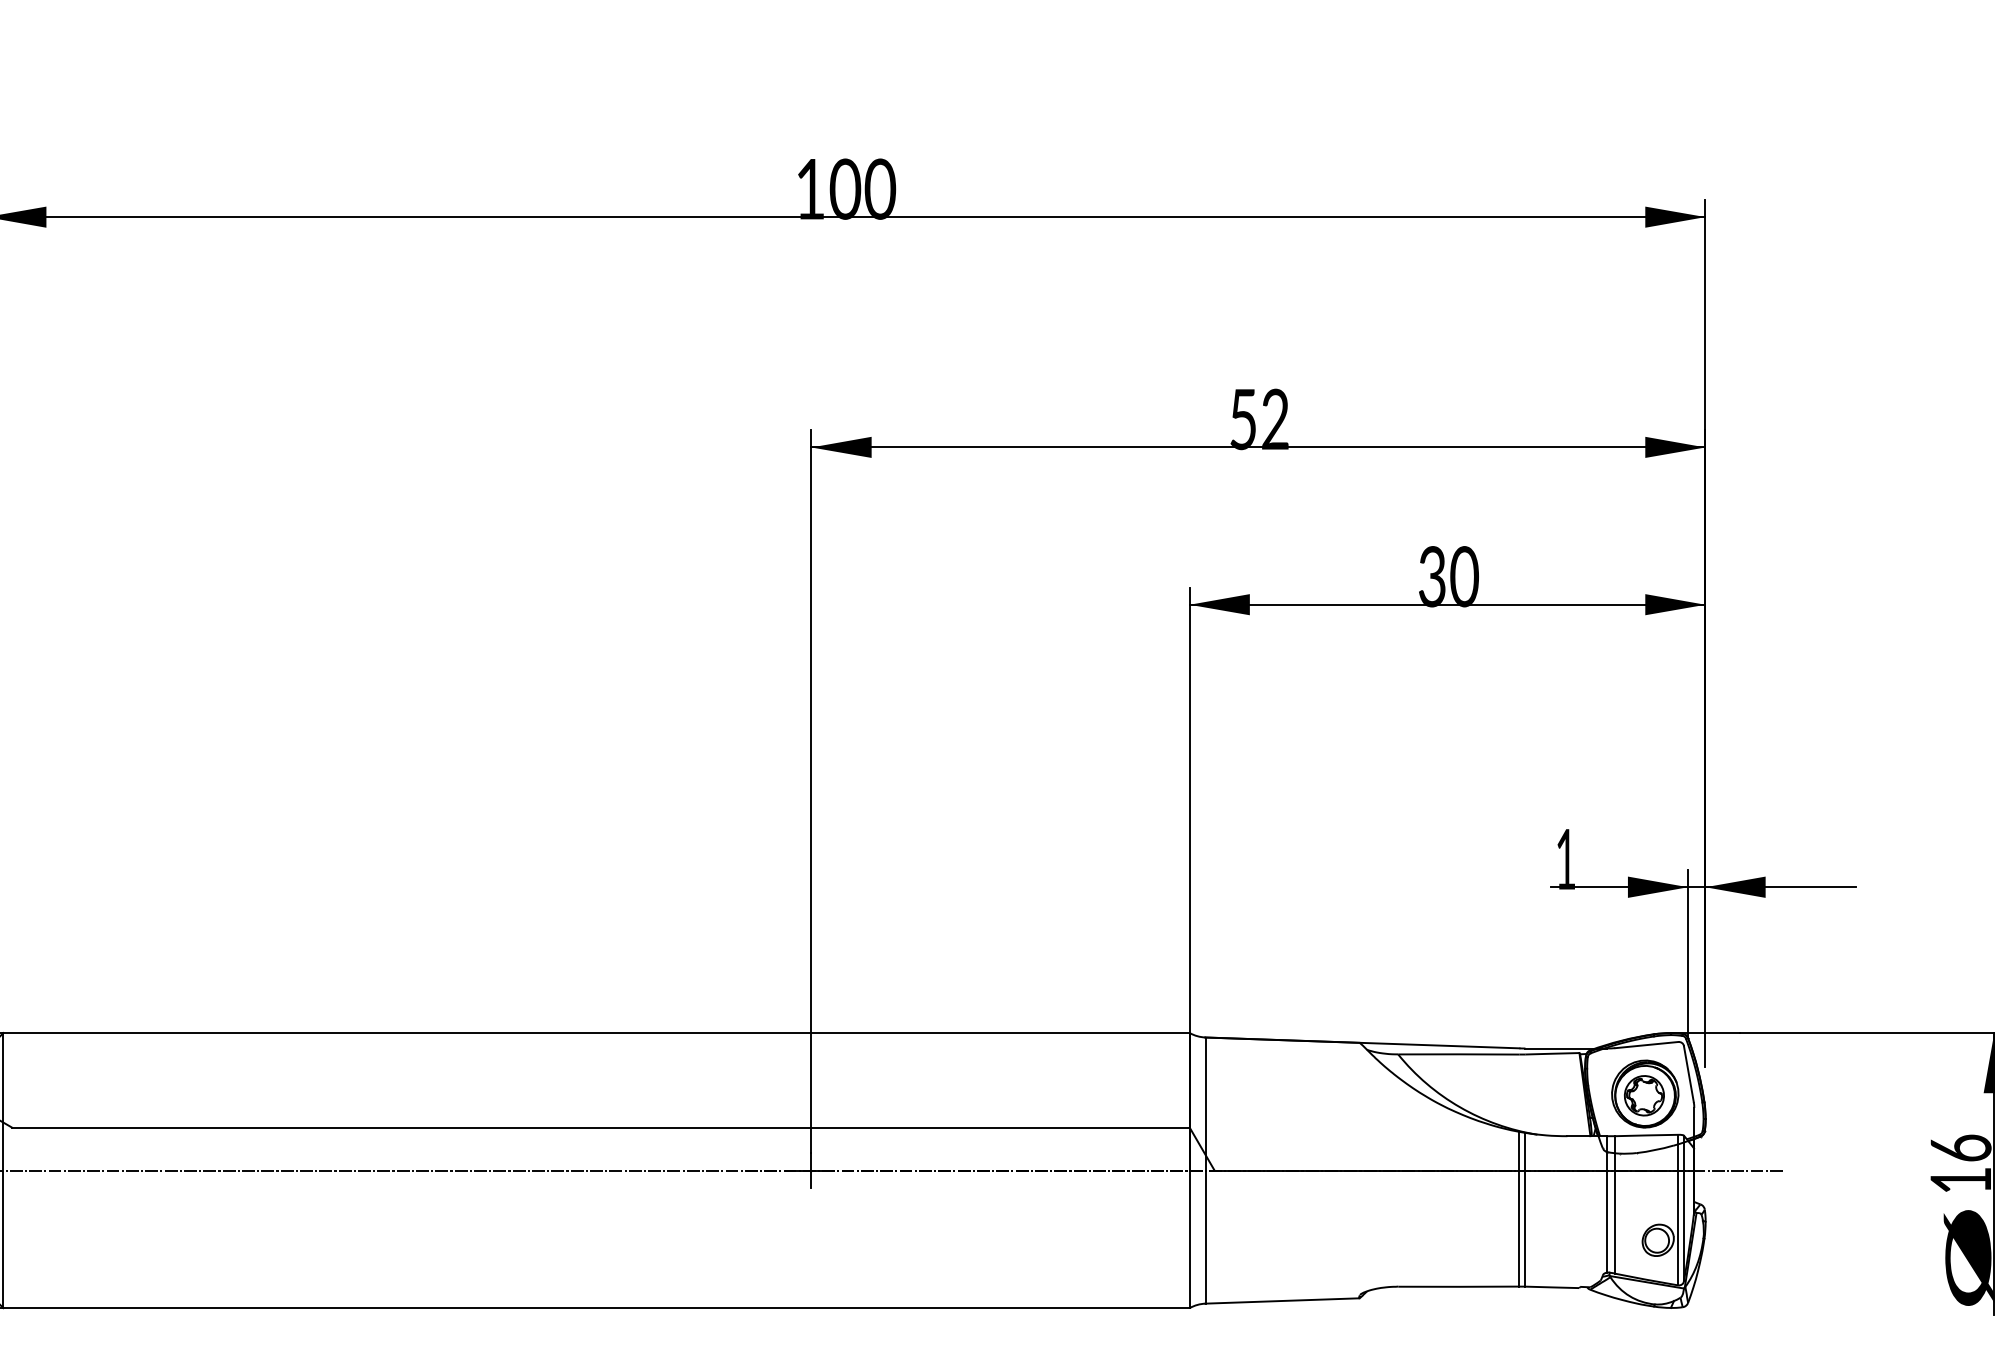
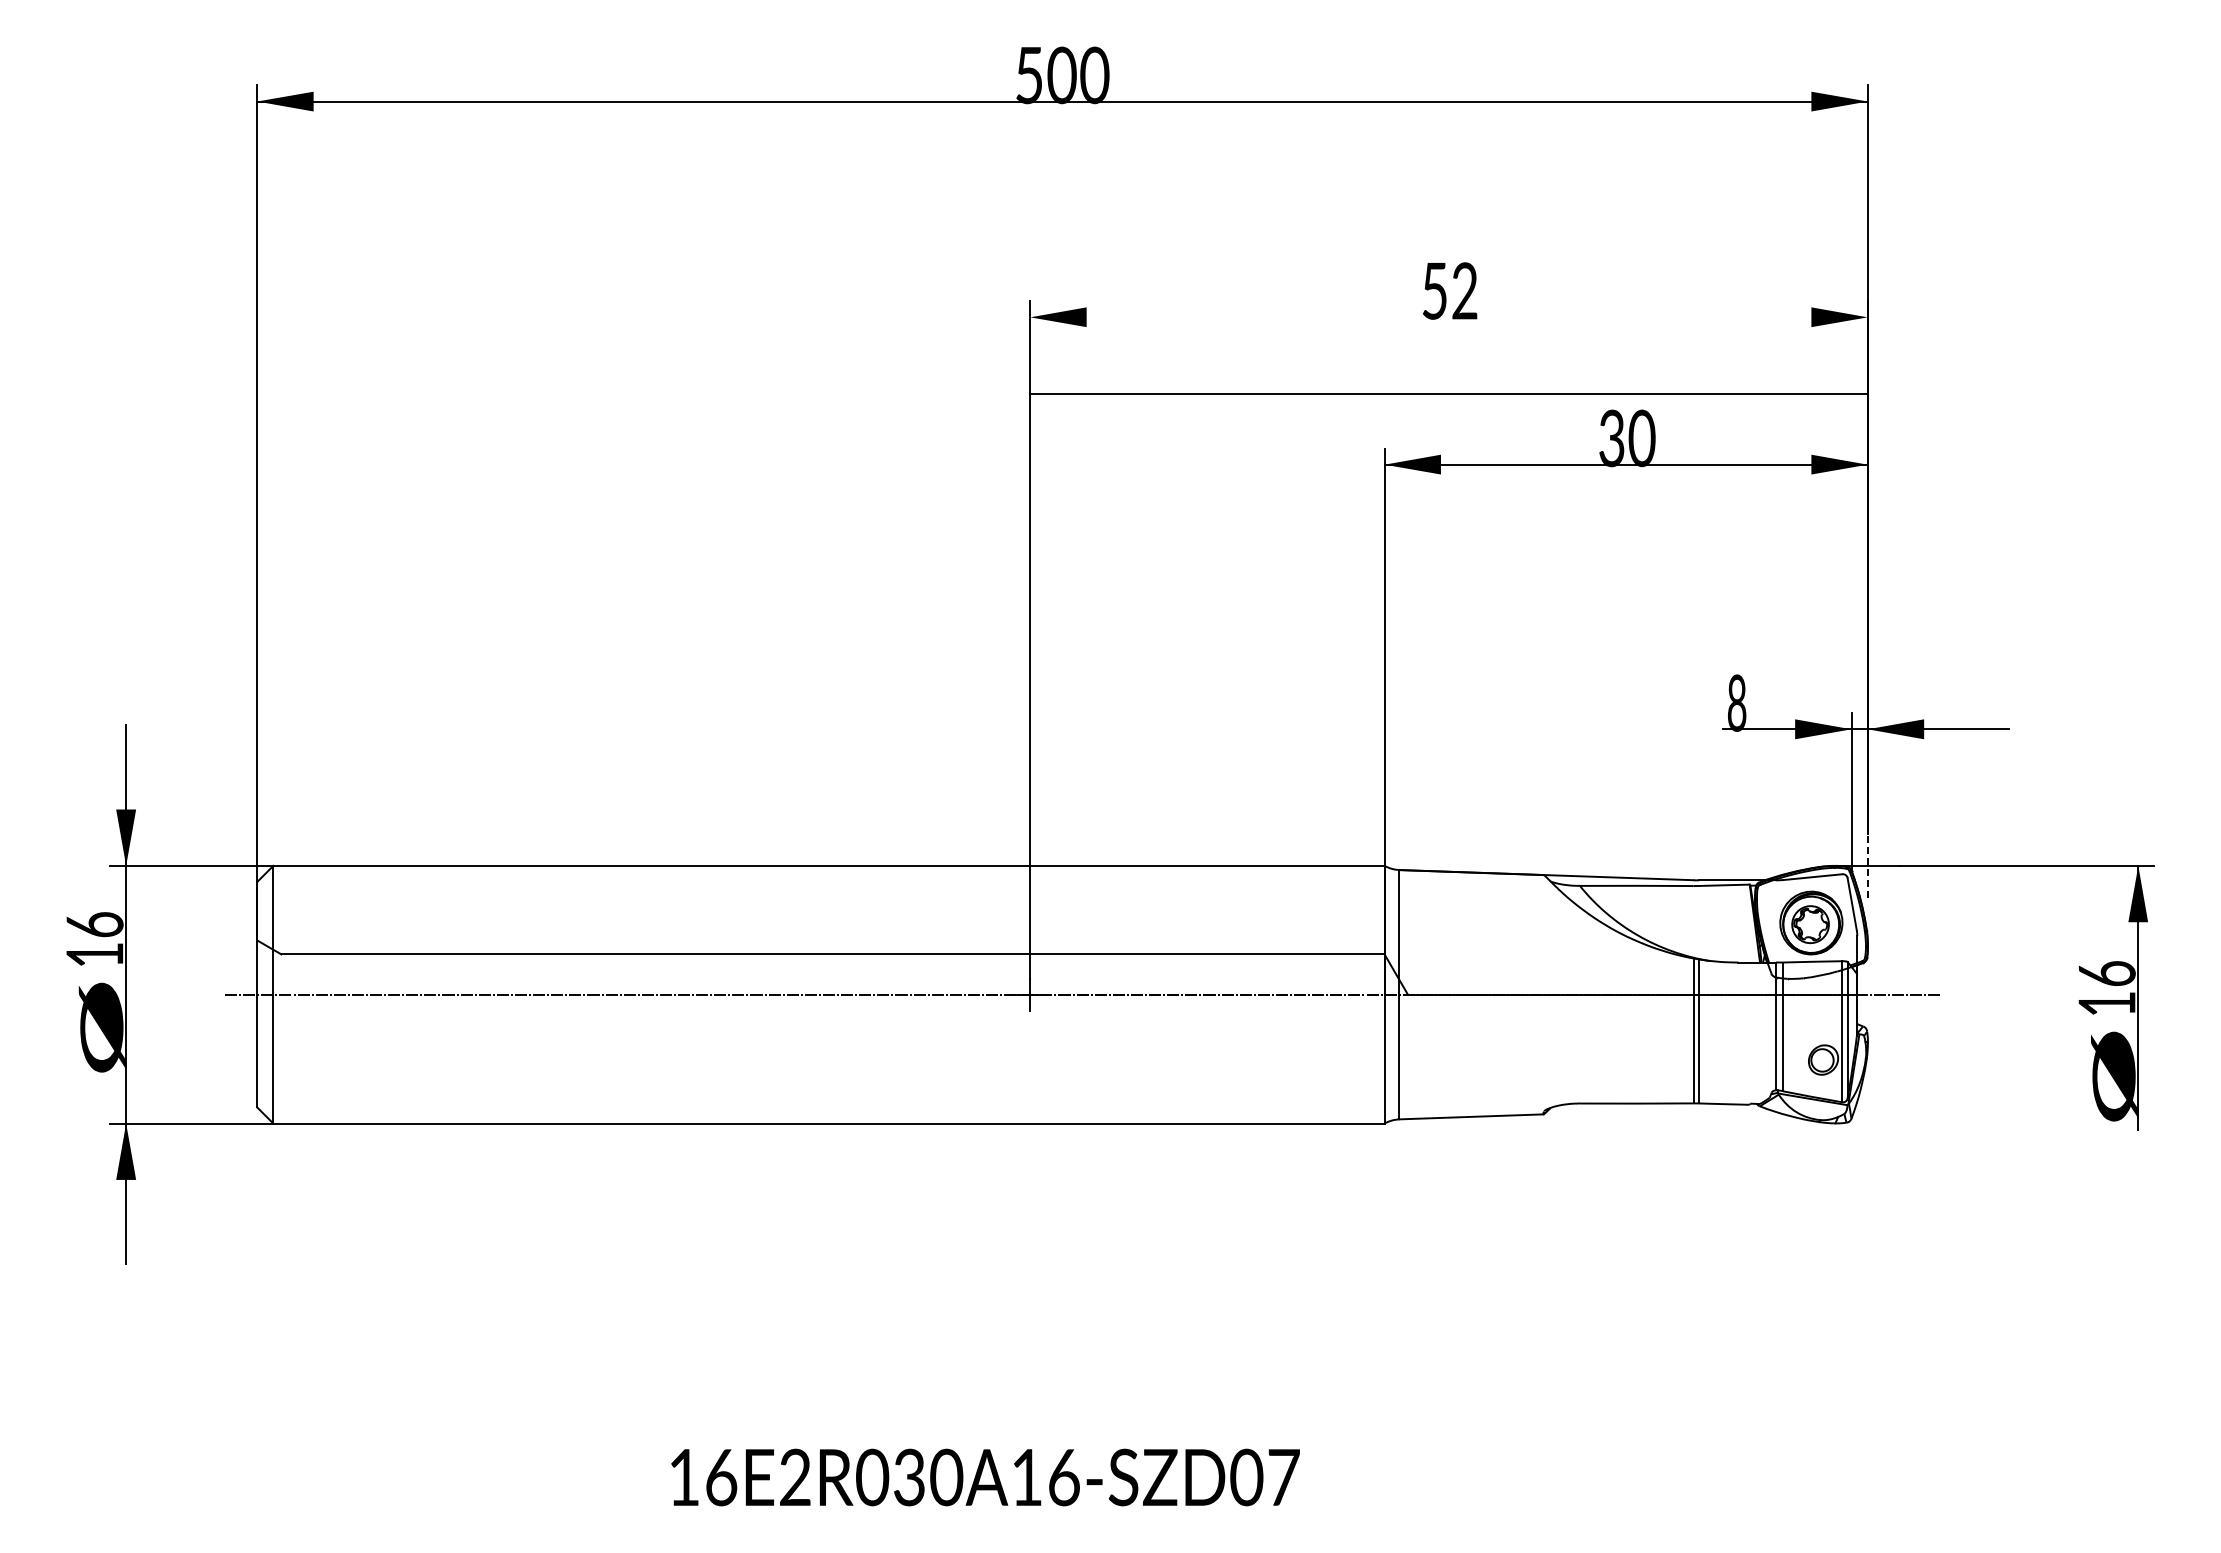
text: (809, 189) -> (1028, 75), 100 -> 500
line: (1257, 447) -> (1448, 394), moved
text: (1566, 858) -> (1737, 702), 1 -> 8
line: (1705, 1032) -> (1867, 865), solid -> dashed

